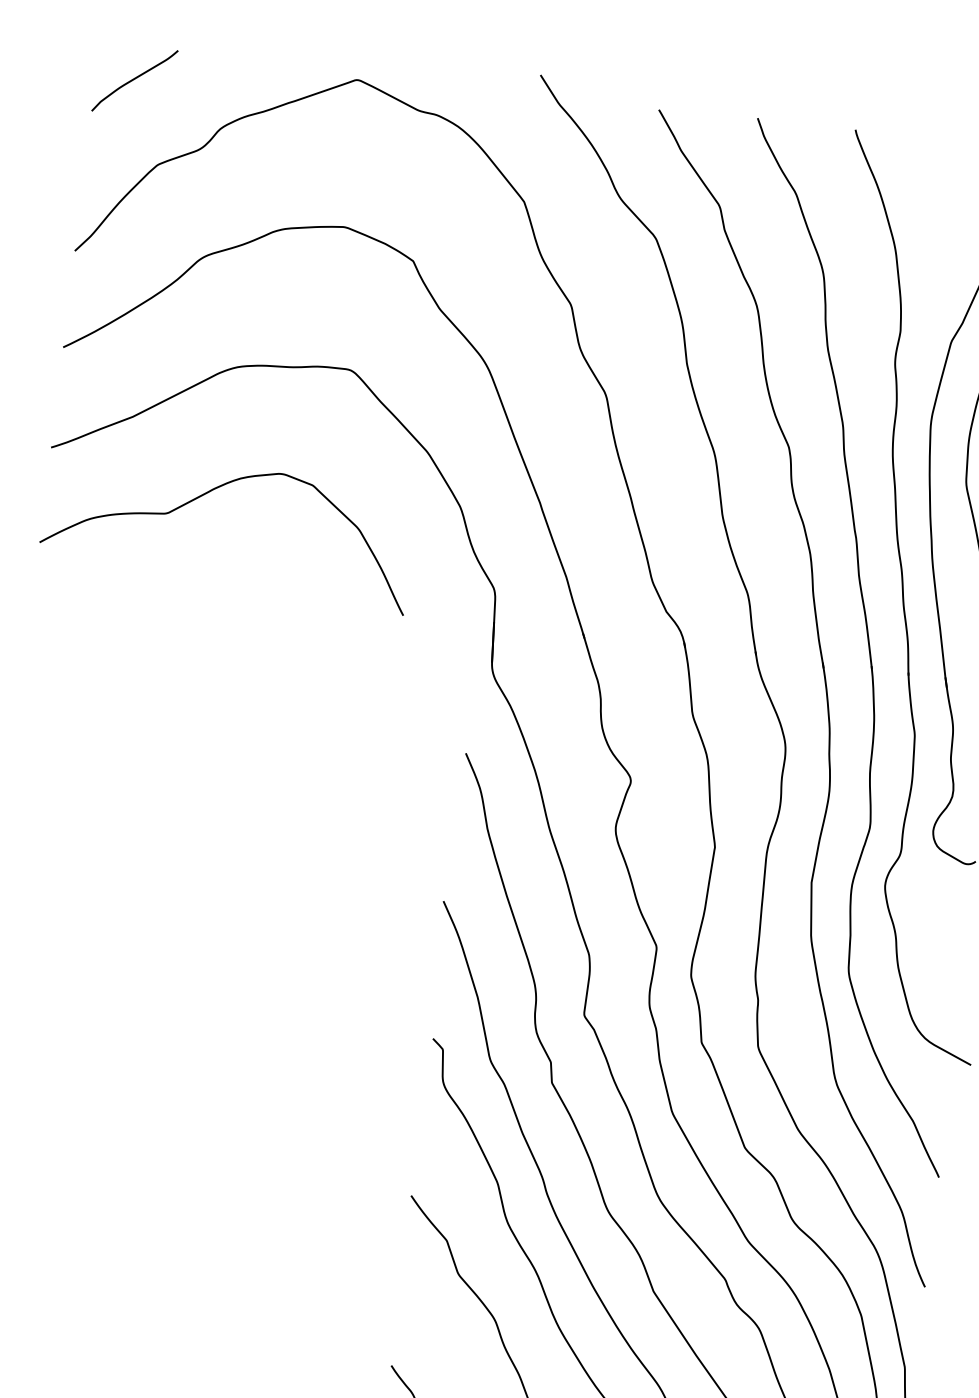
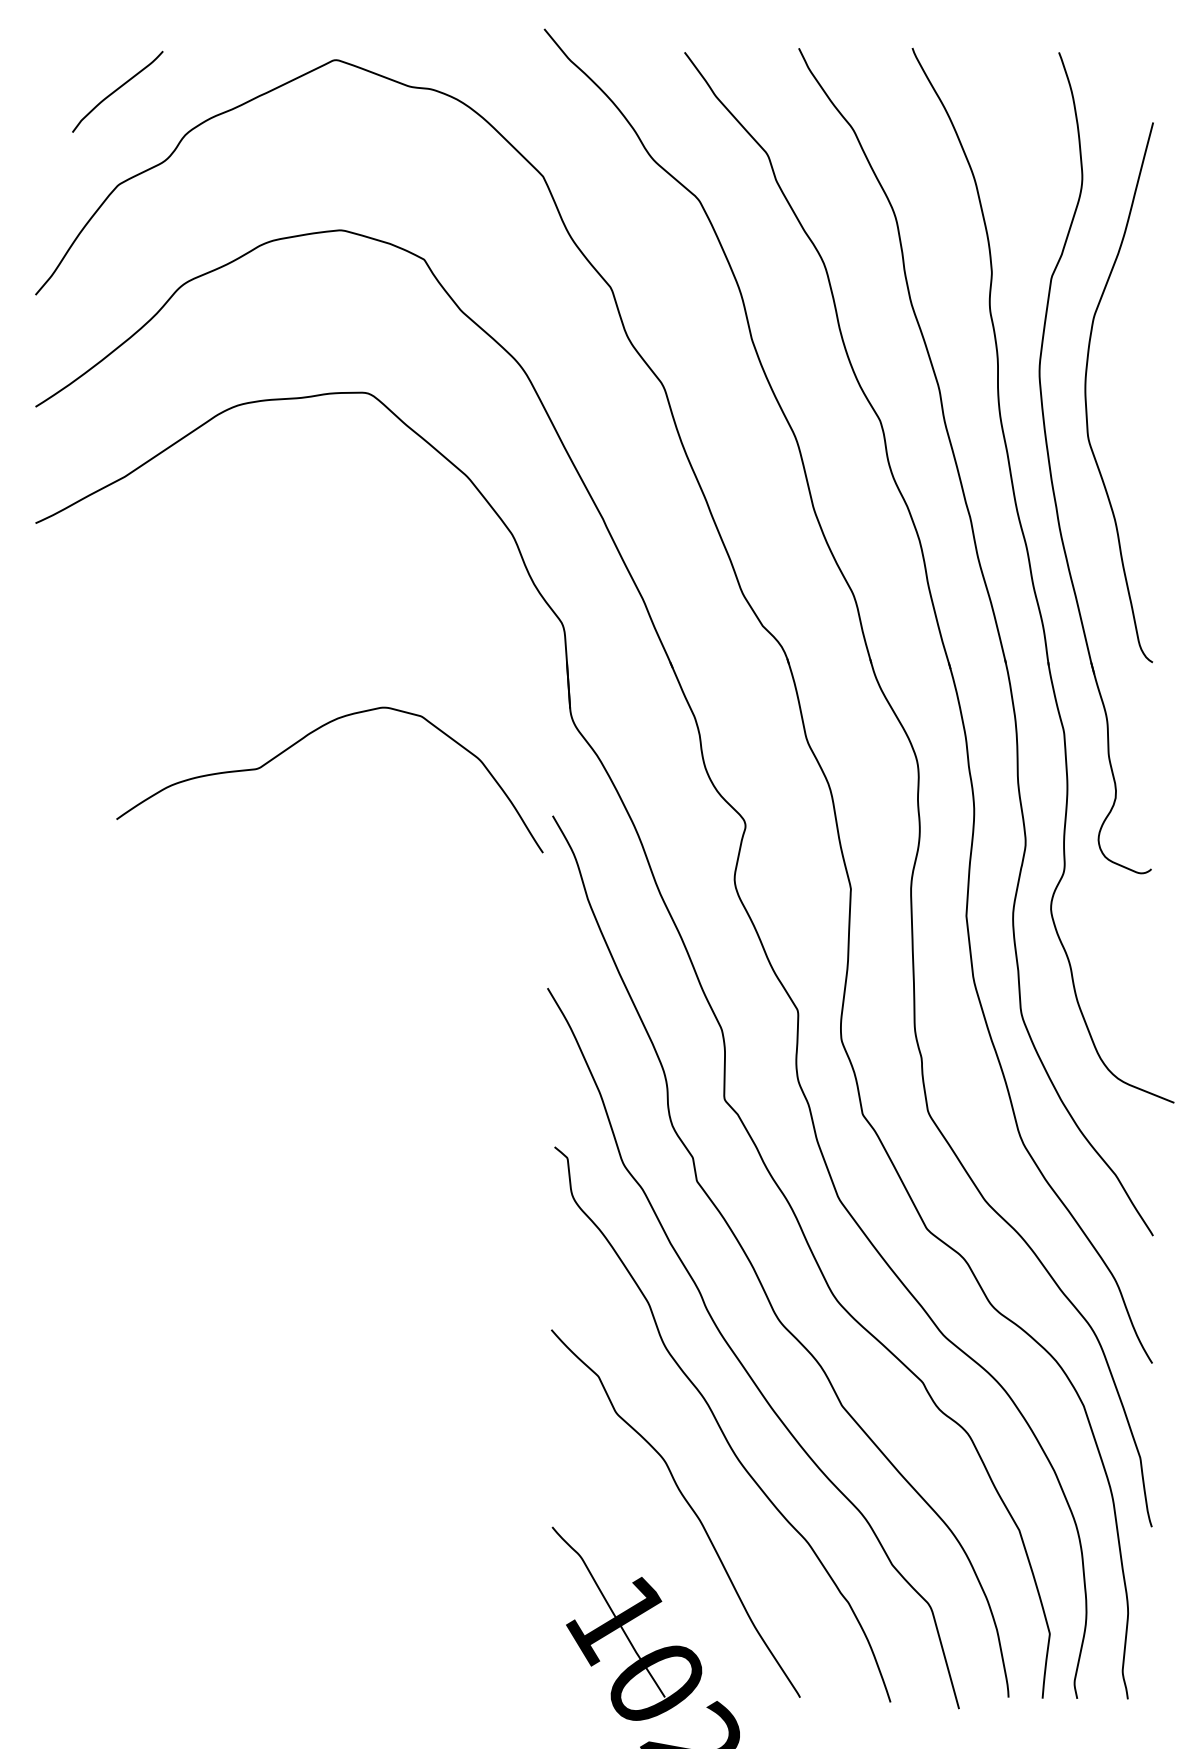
curve: (134, 79) -> (117, 90), moved
curve: (208, 493) -> (303, 739), moved

